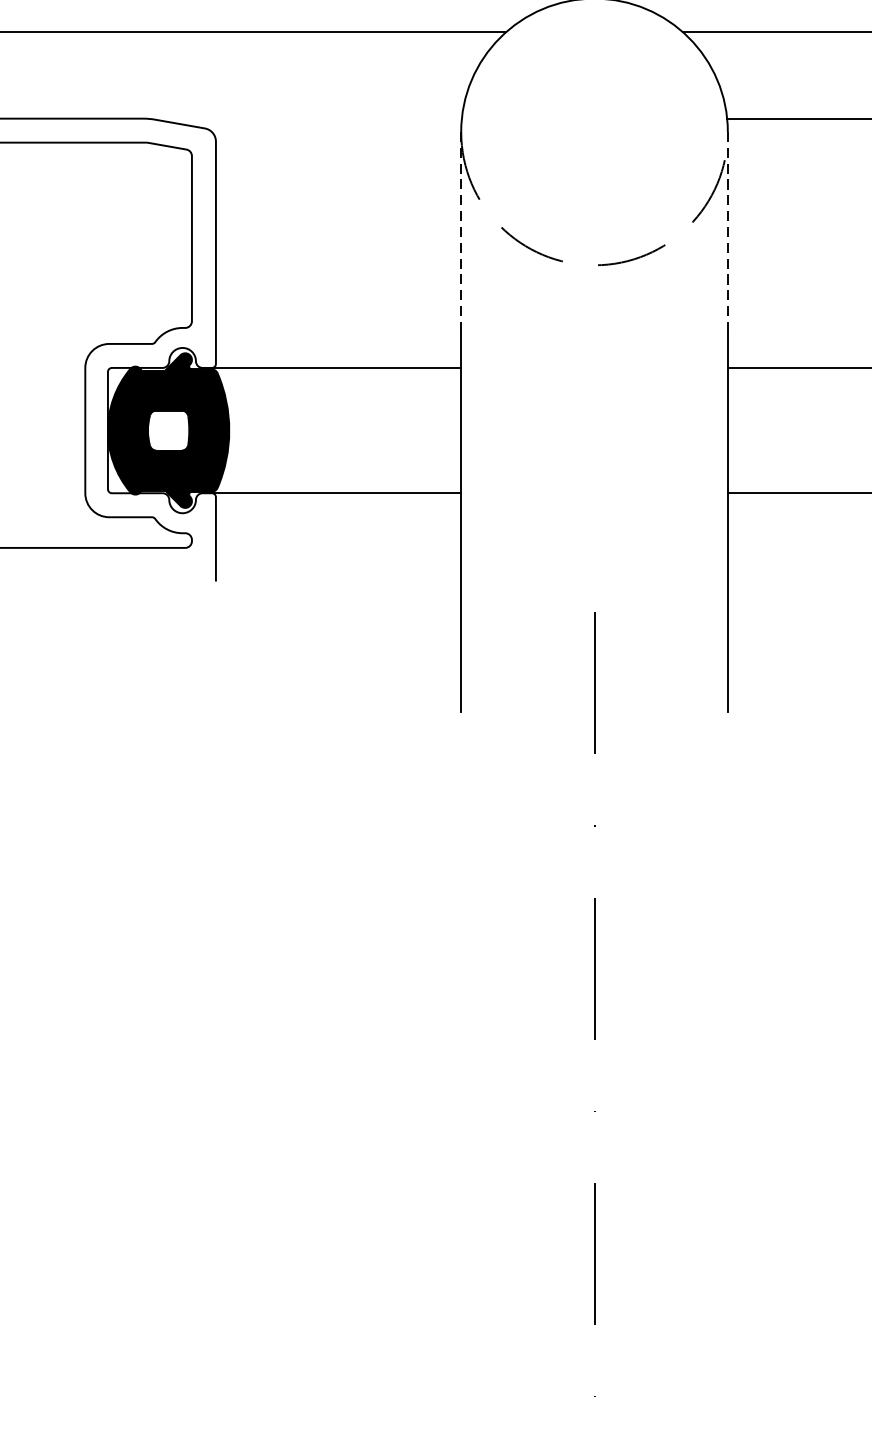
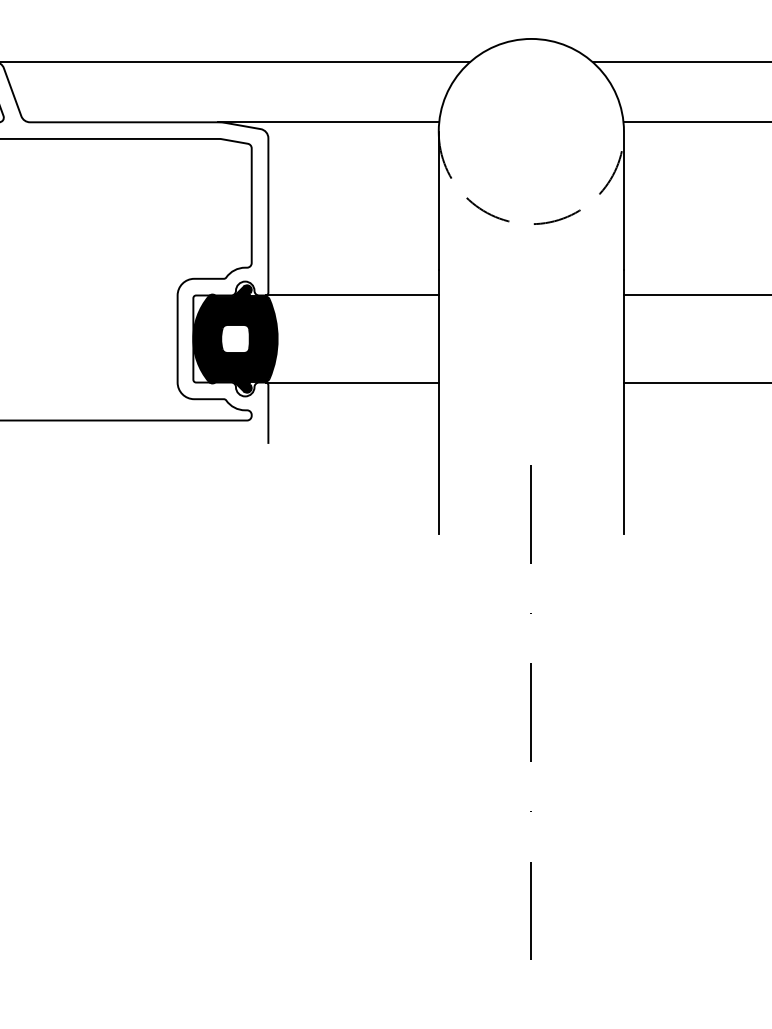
line: (302, 118) -> (328, 122), added
line: (460, 231) -> (438, 200), dashed -> solid
line: (727, 232) -> (623, 201), dashed -> solid

